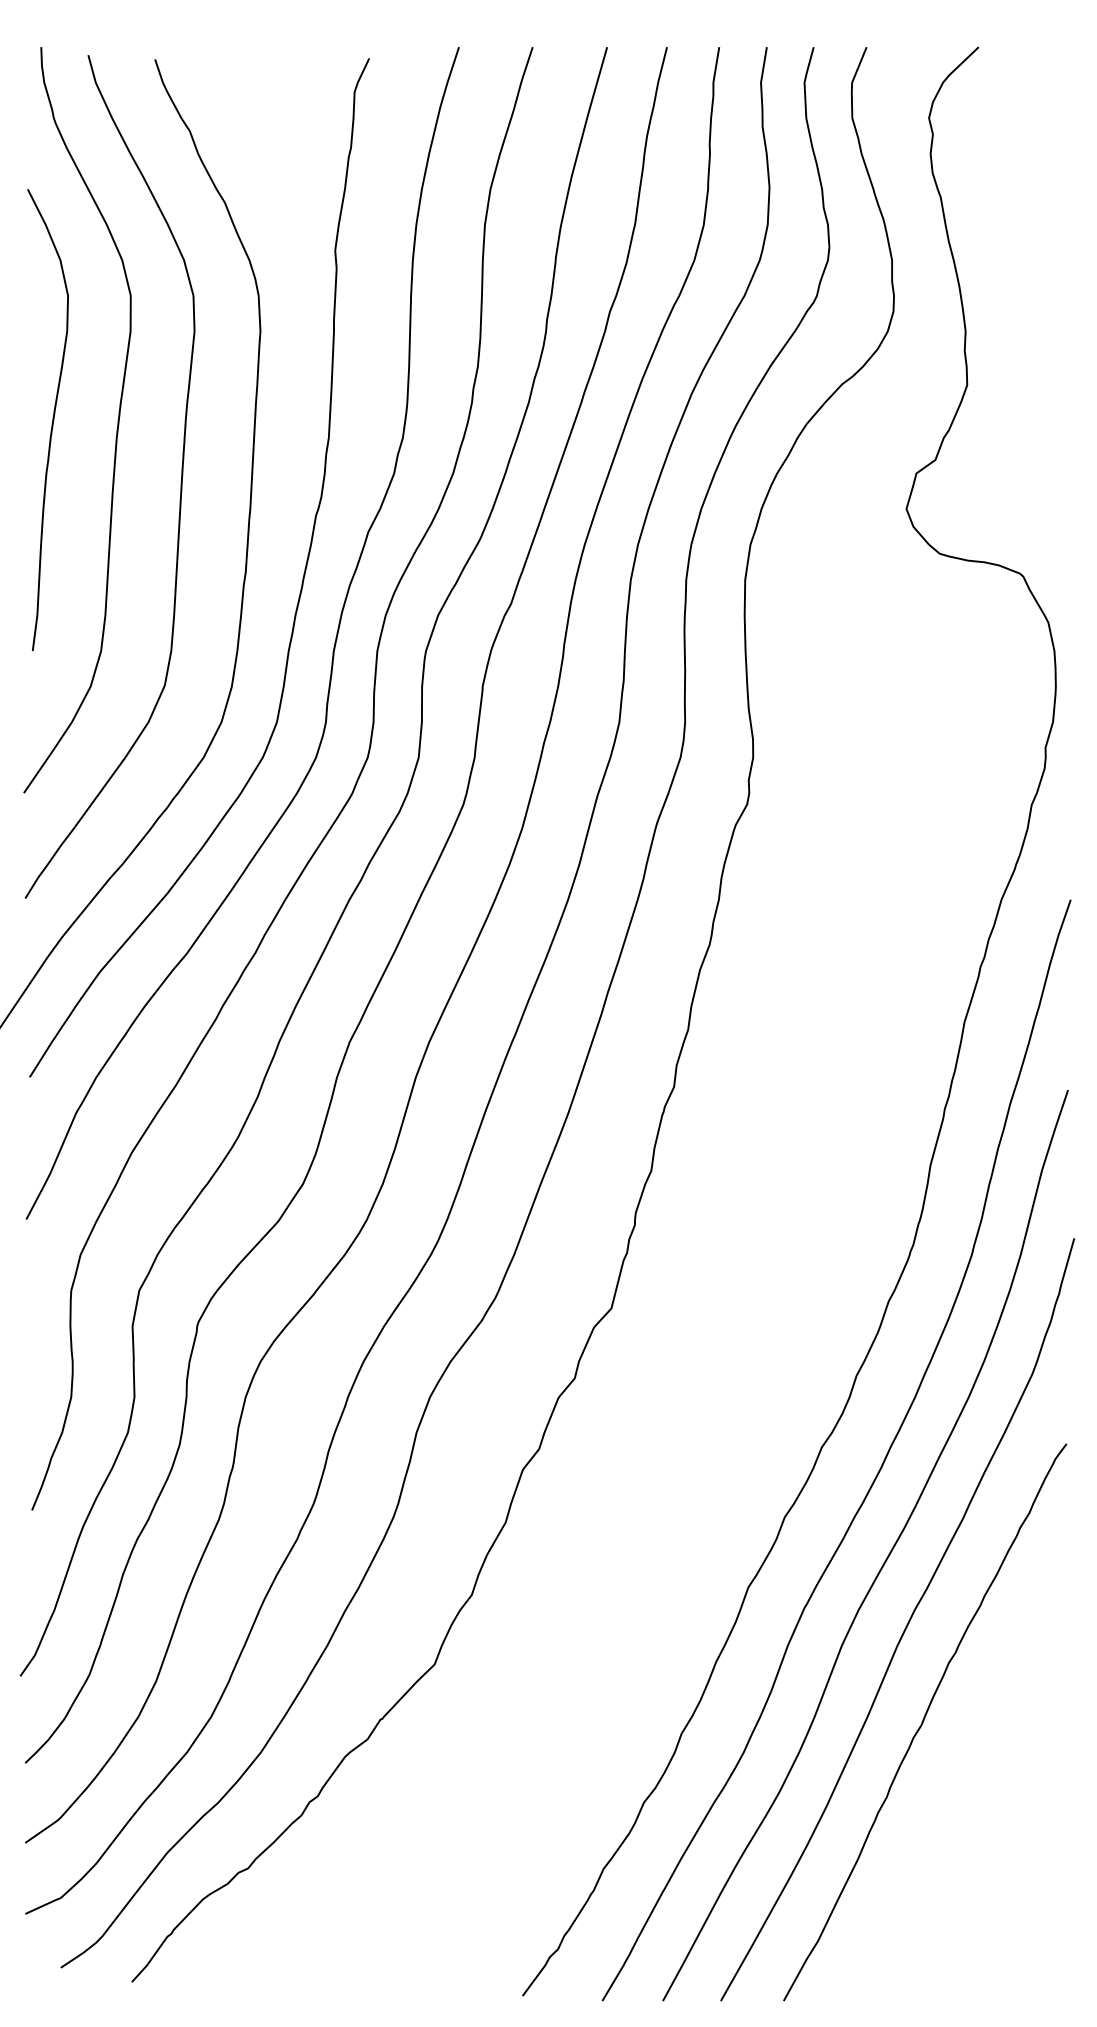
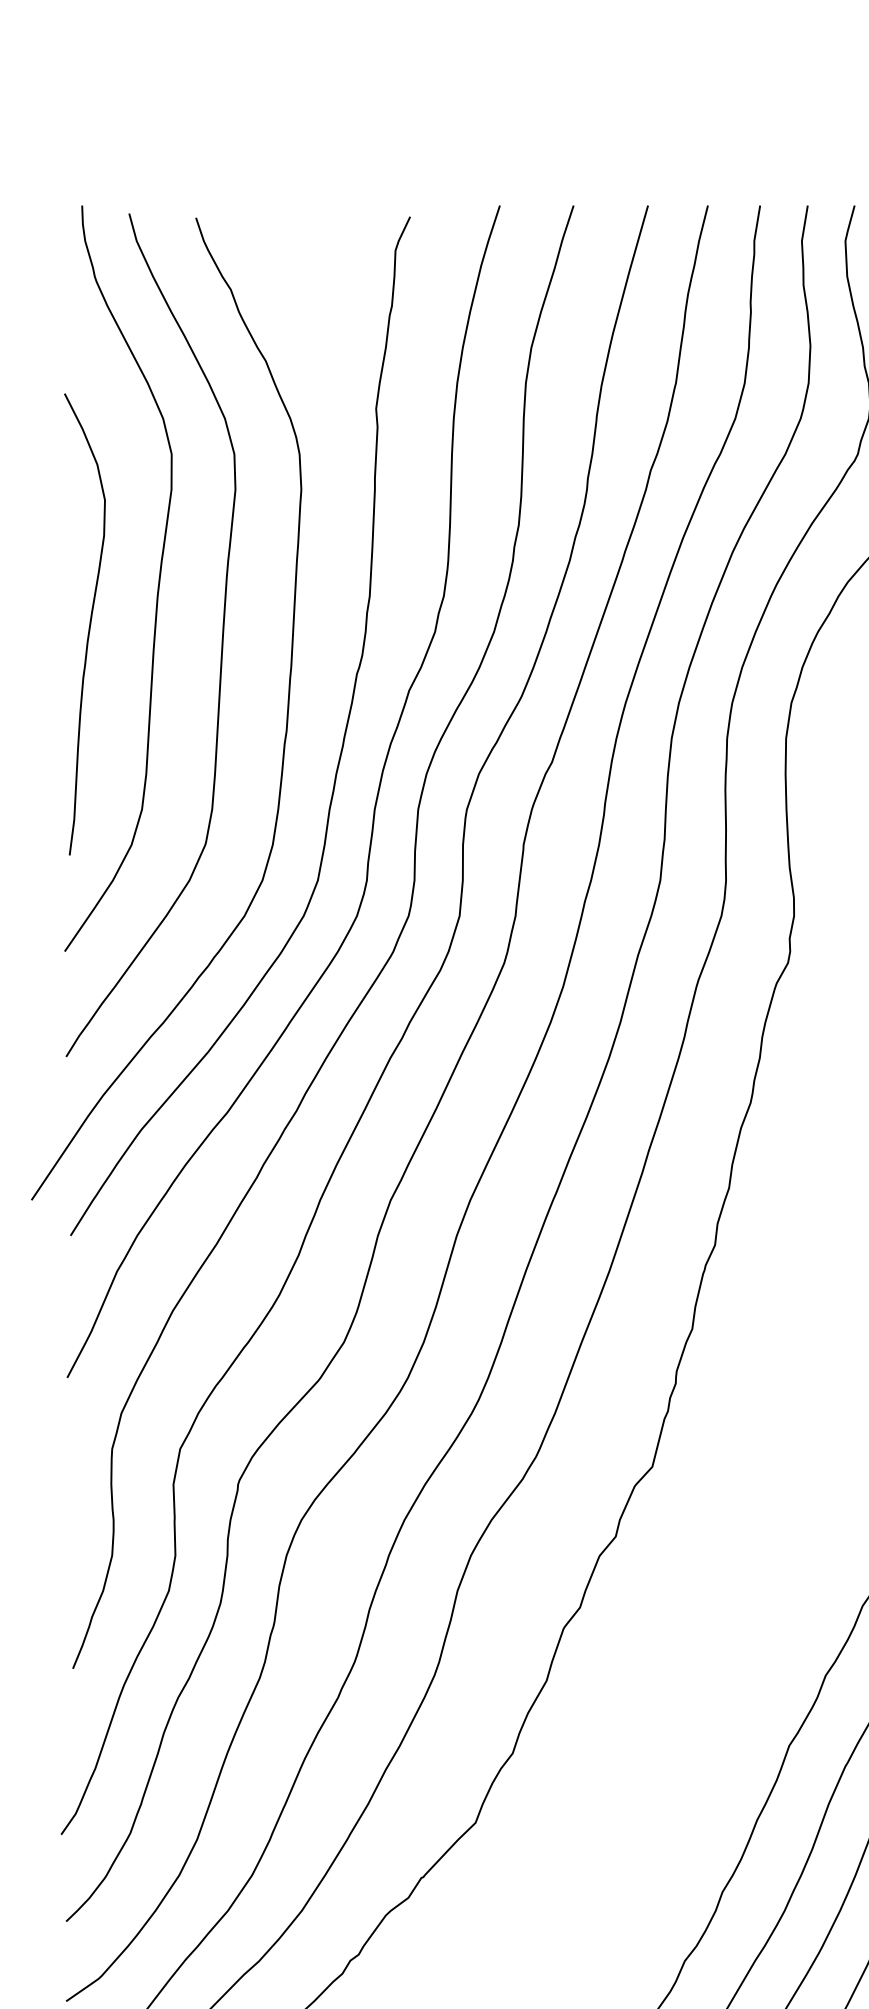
curve: (52, 420) -> (89, 624), moved

